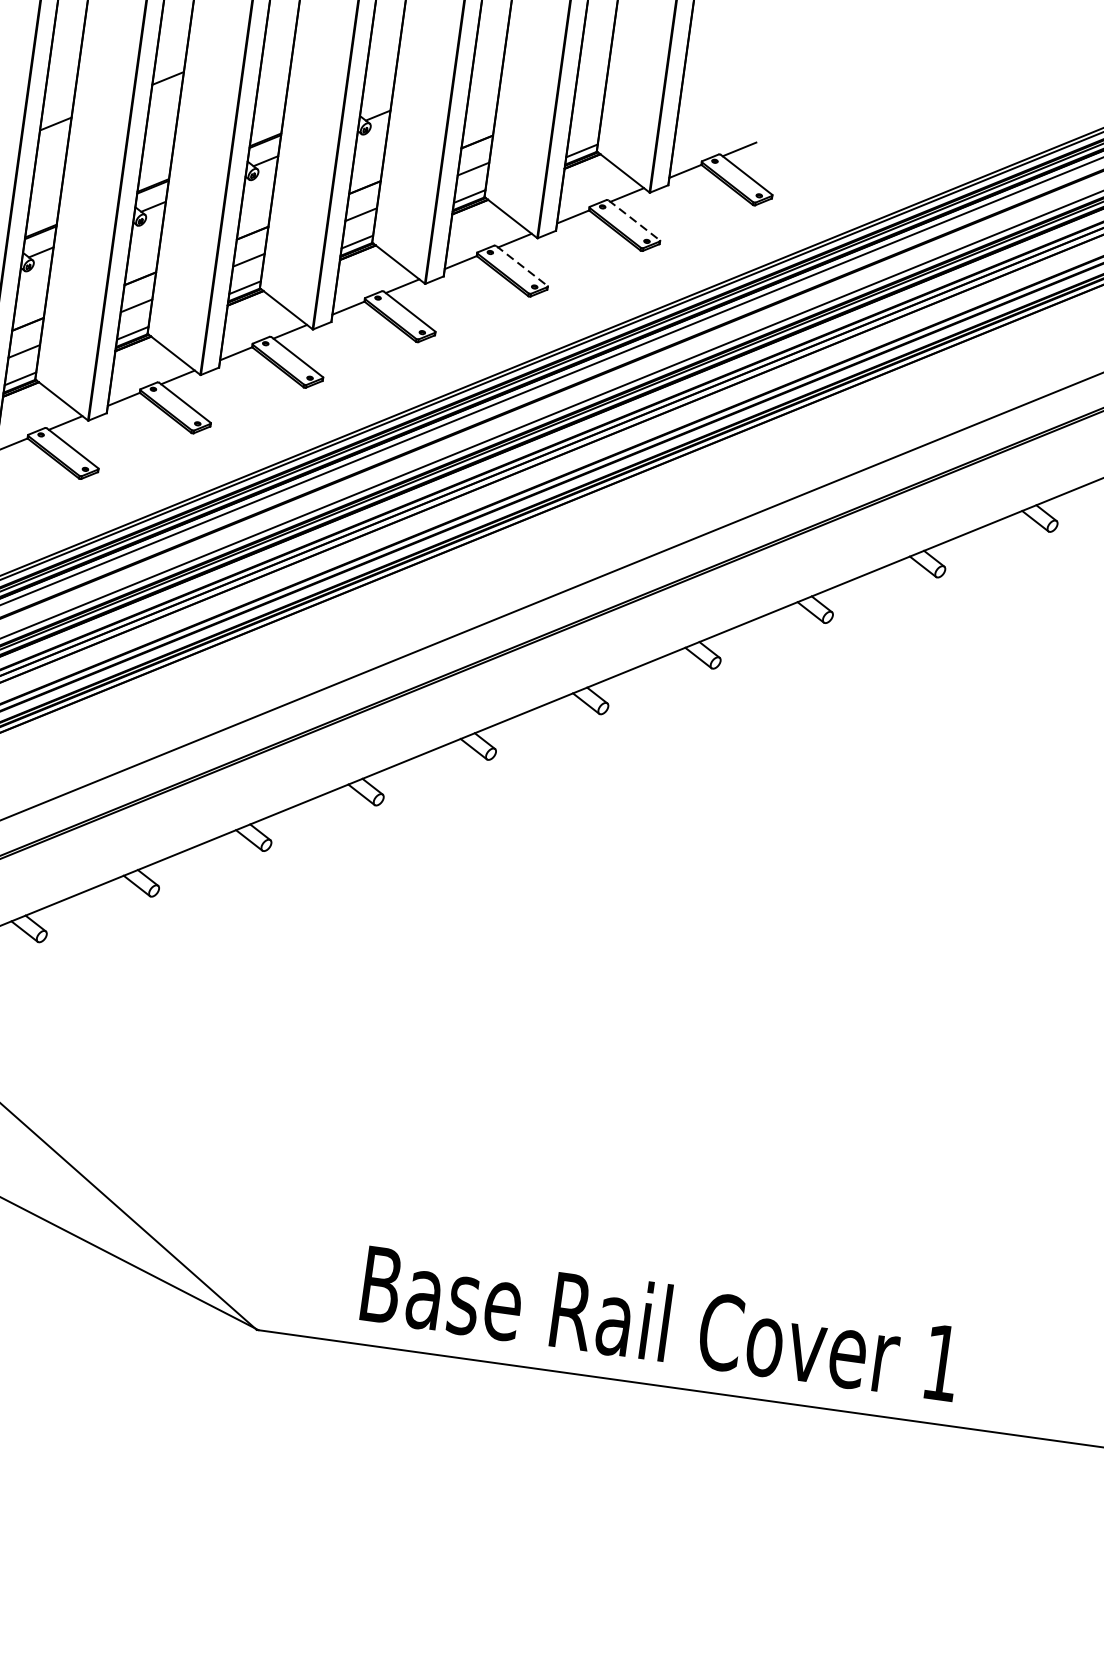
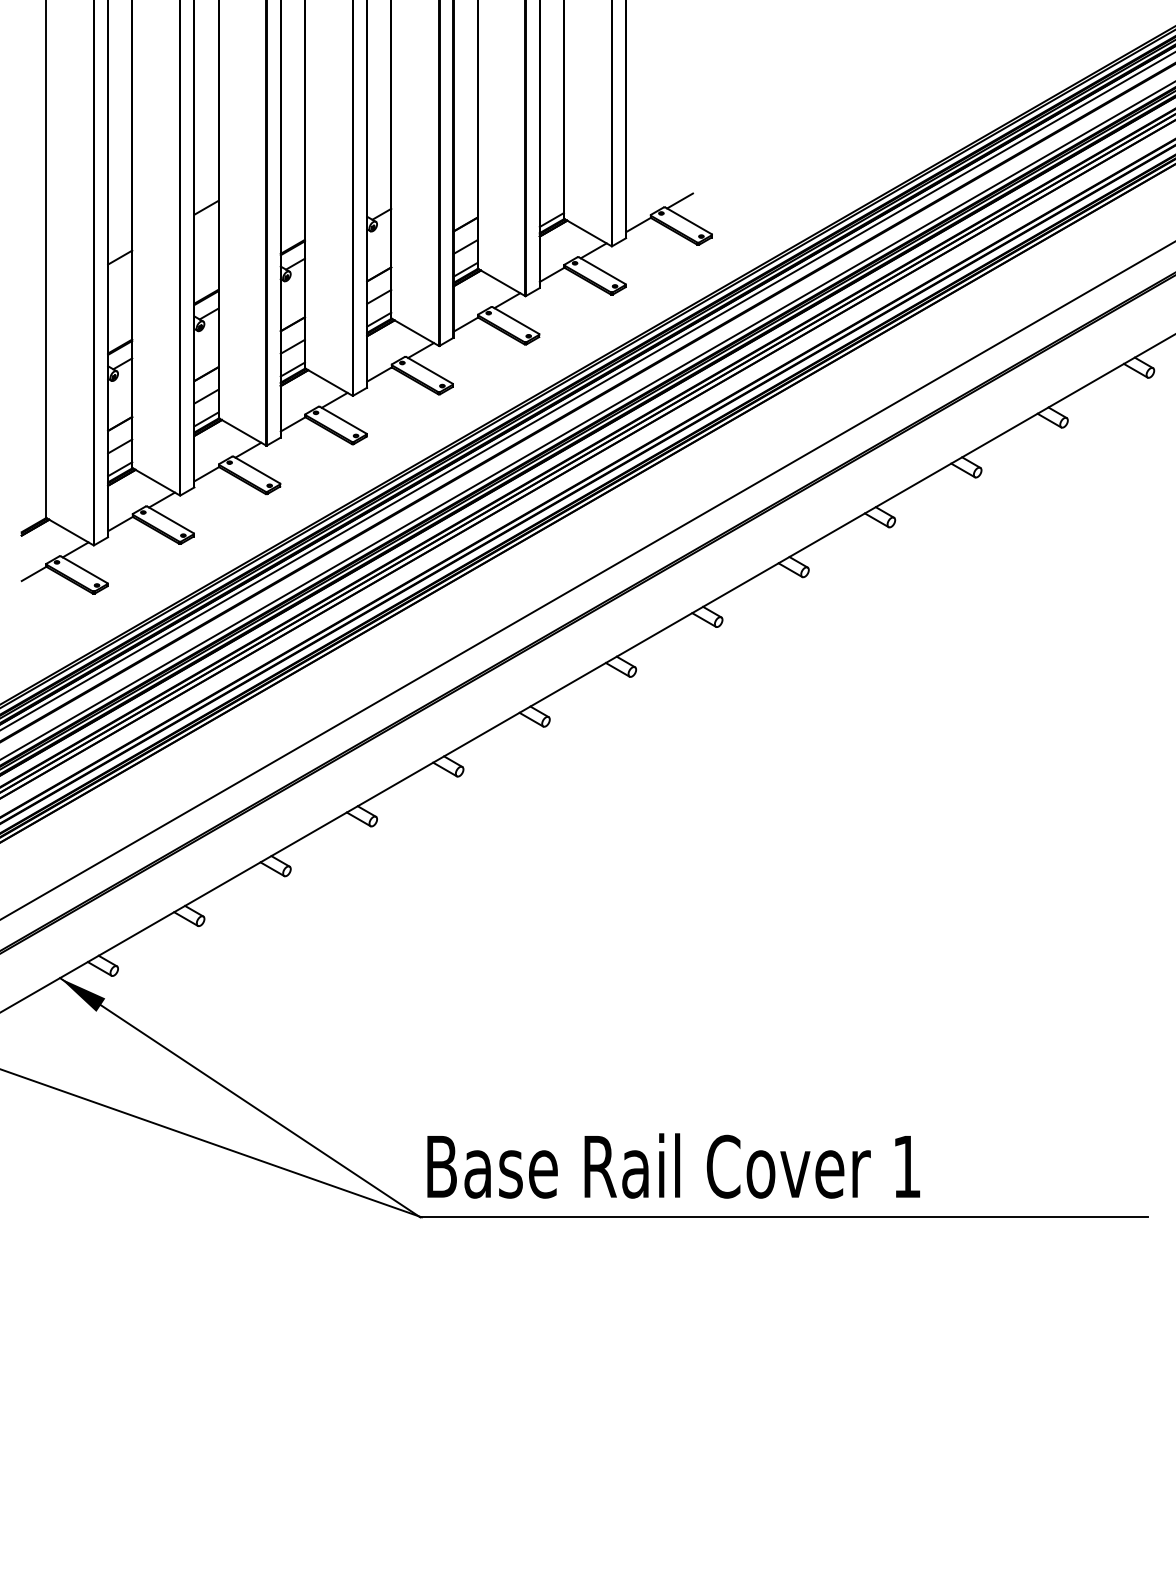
line: (634, 220) -> (602, 270), dashed -> solid
line: (521, 265) -> (515, 320), dashed -> solid
text: (660, 1322) -> (673, 1165), moved

